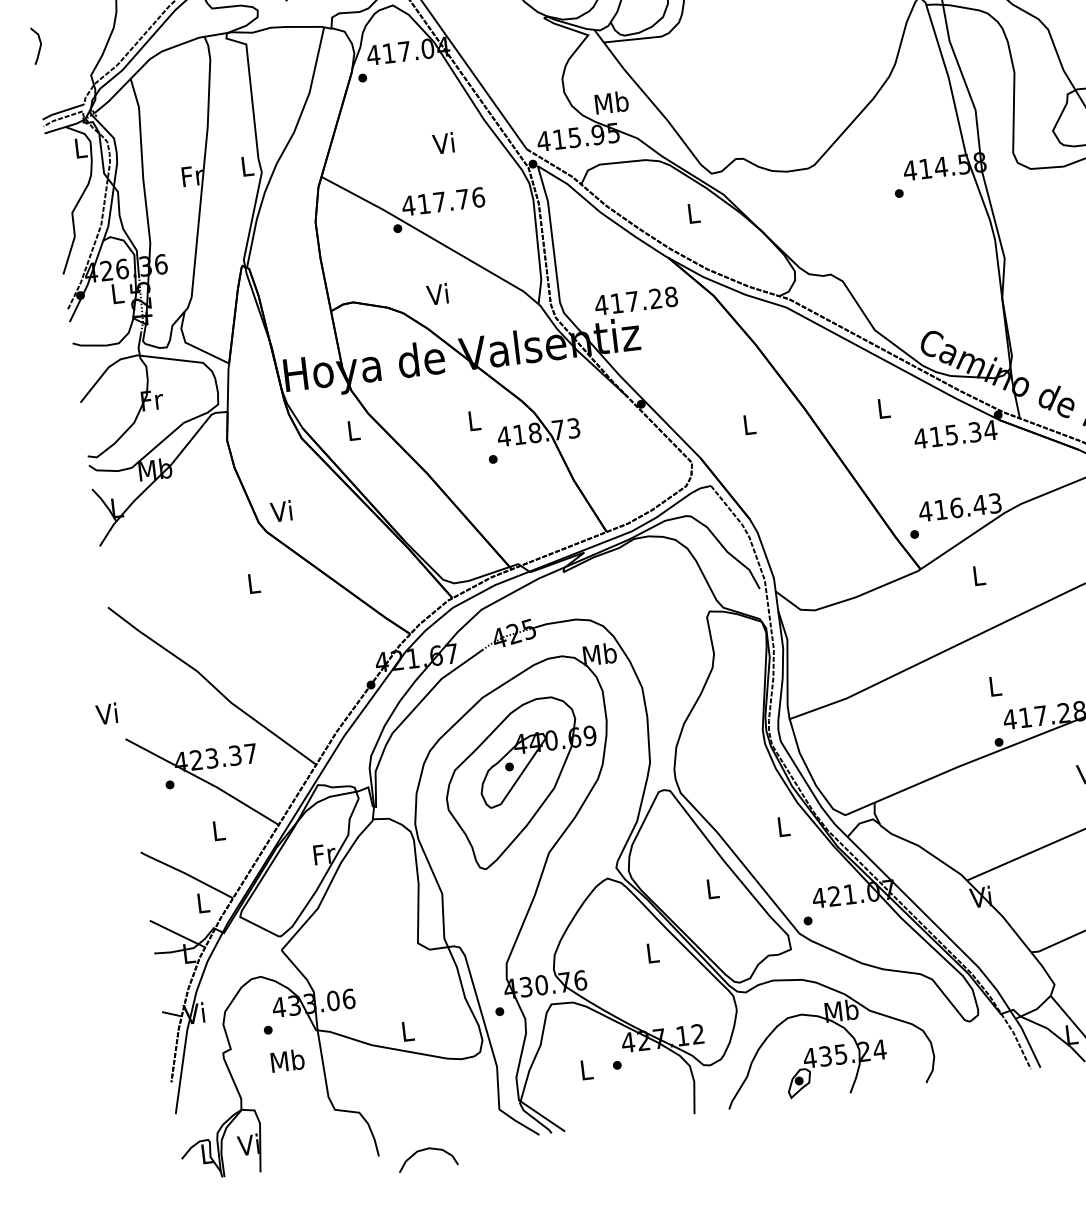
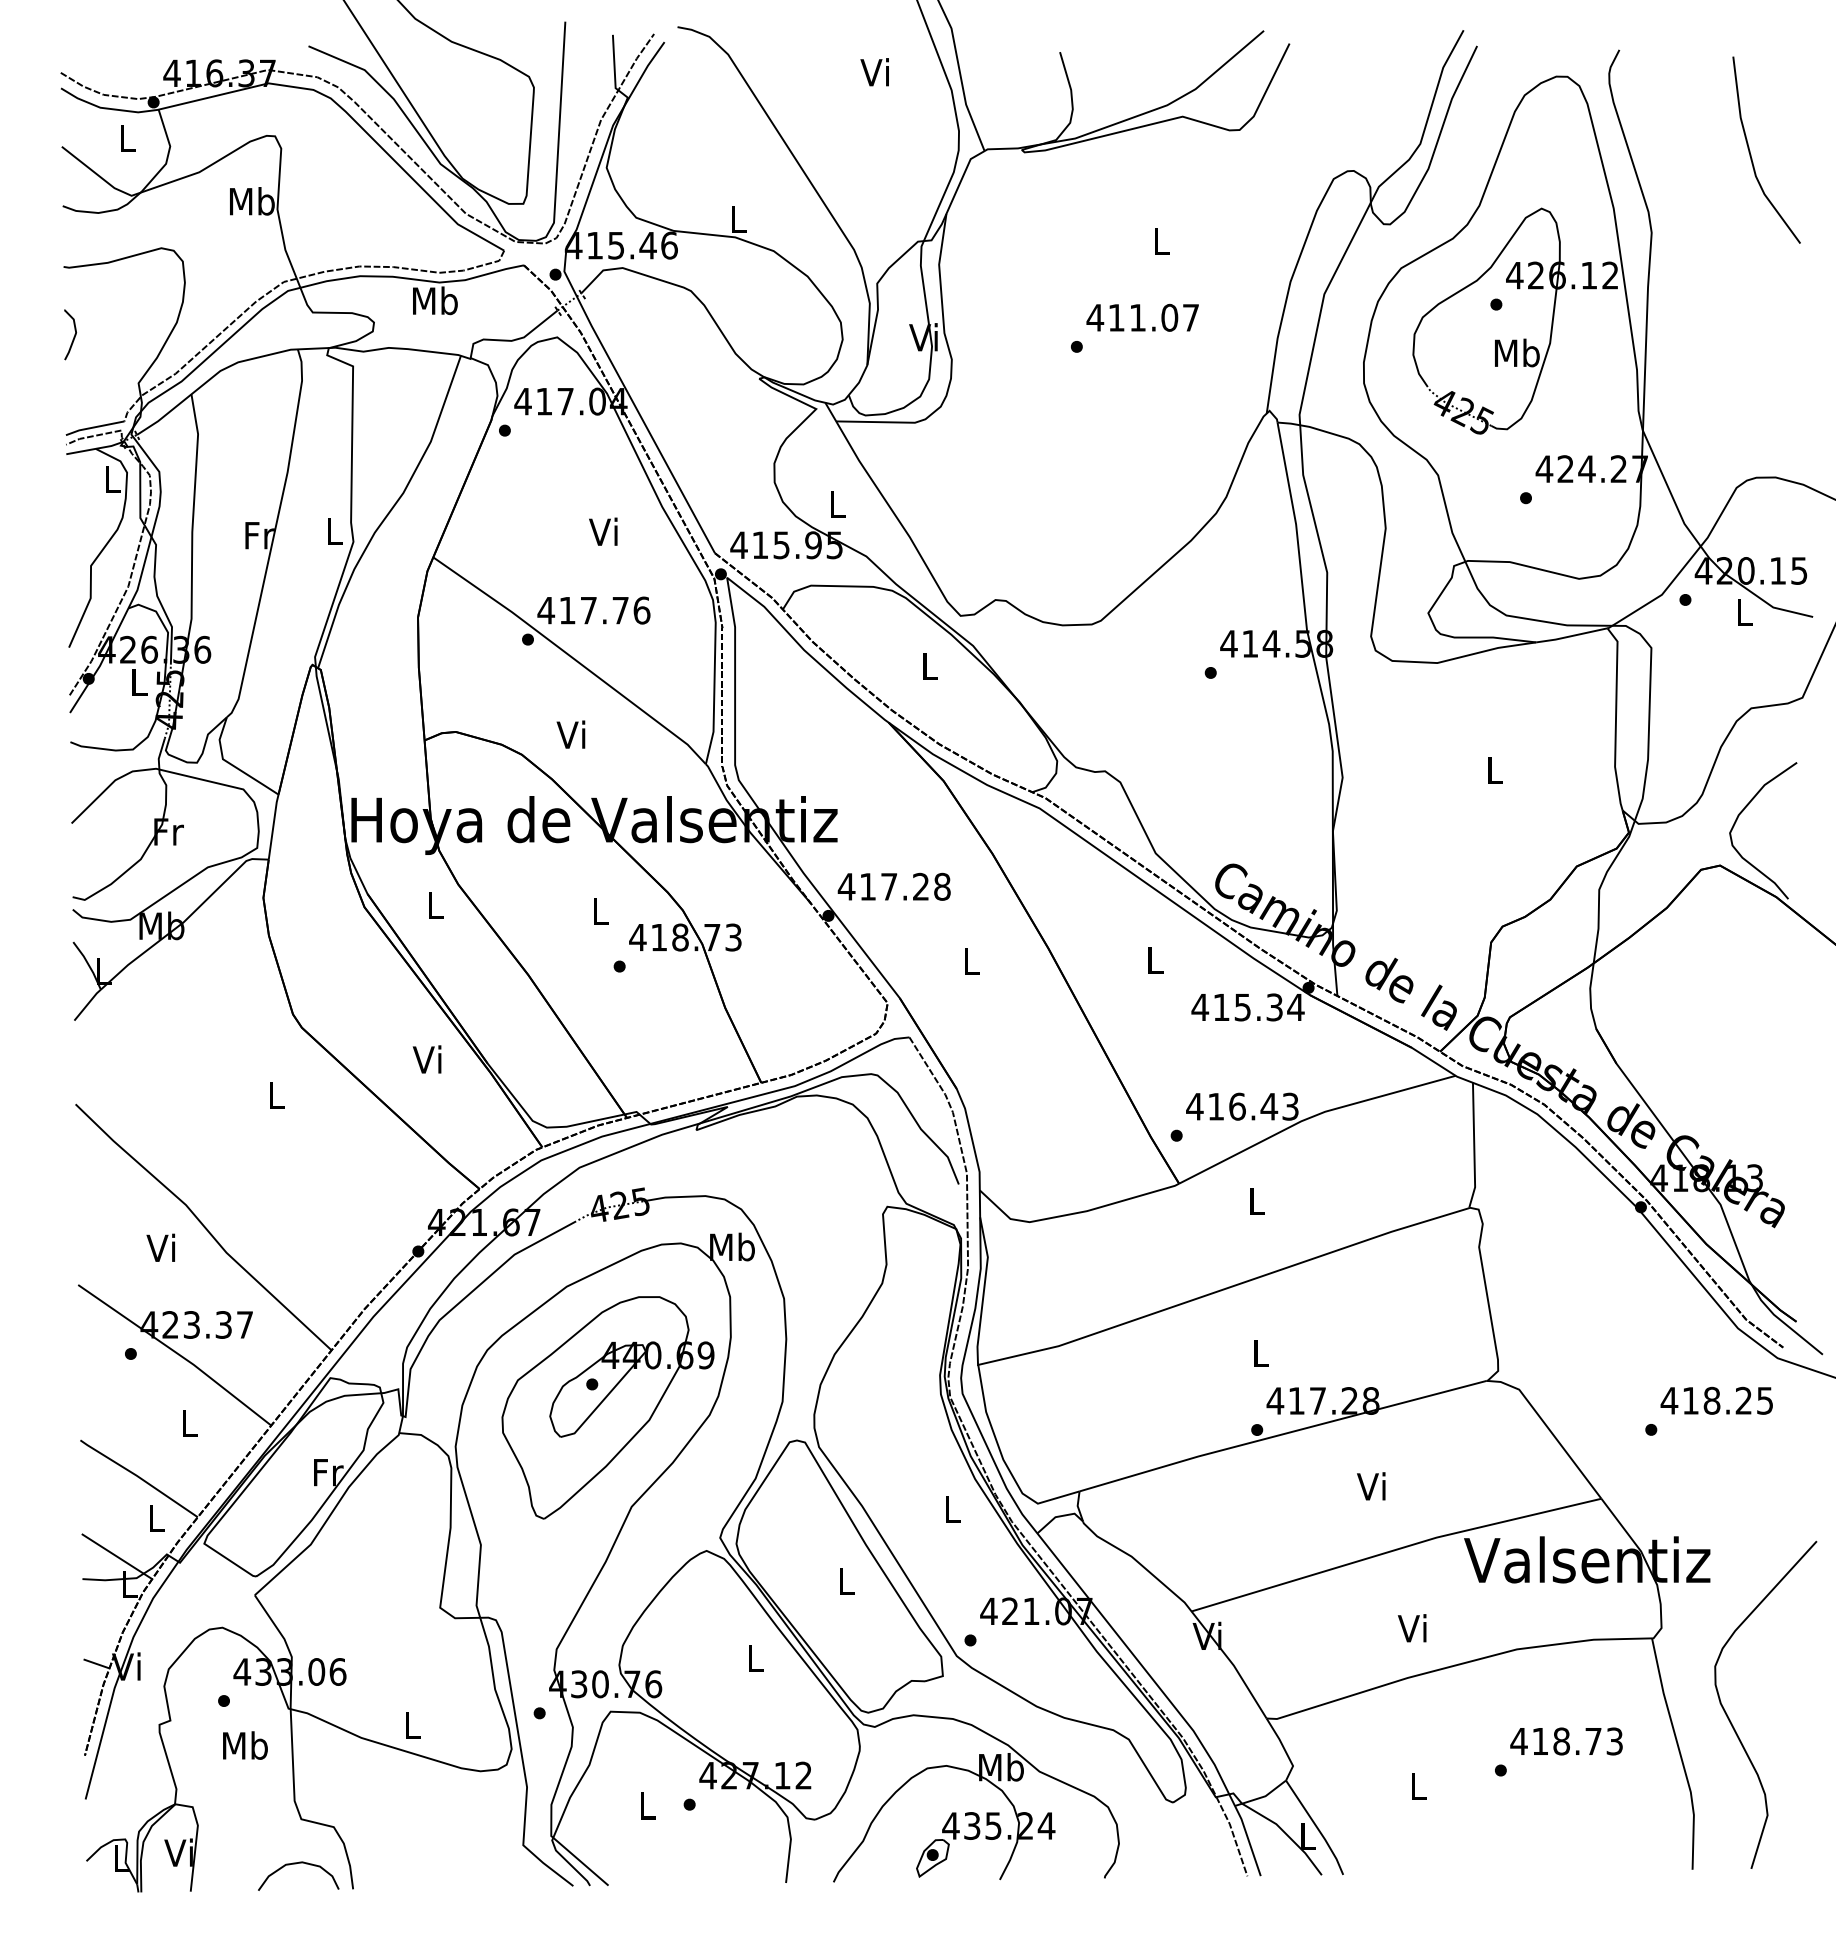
text: (611, 102) -> (836, 503), Mb -> L
text: (635, 300) -> (893, 886), moved
text: (280, 511) -> (426, 1059), moved
text: (106, 713) -> (160, 1247), moved
curve: (425, 1150) -> (296, 1864), moved

